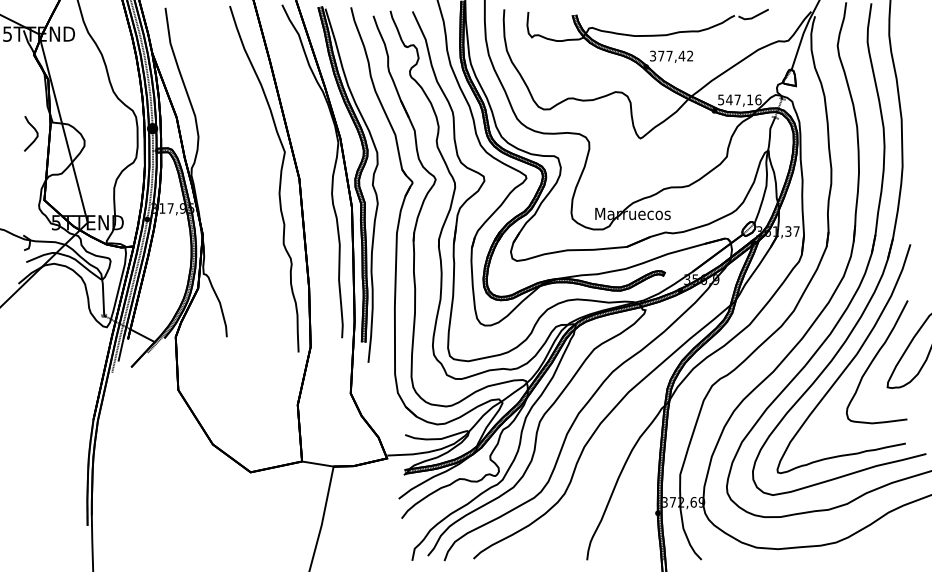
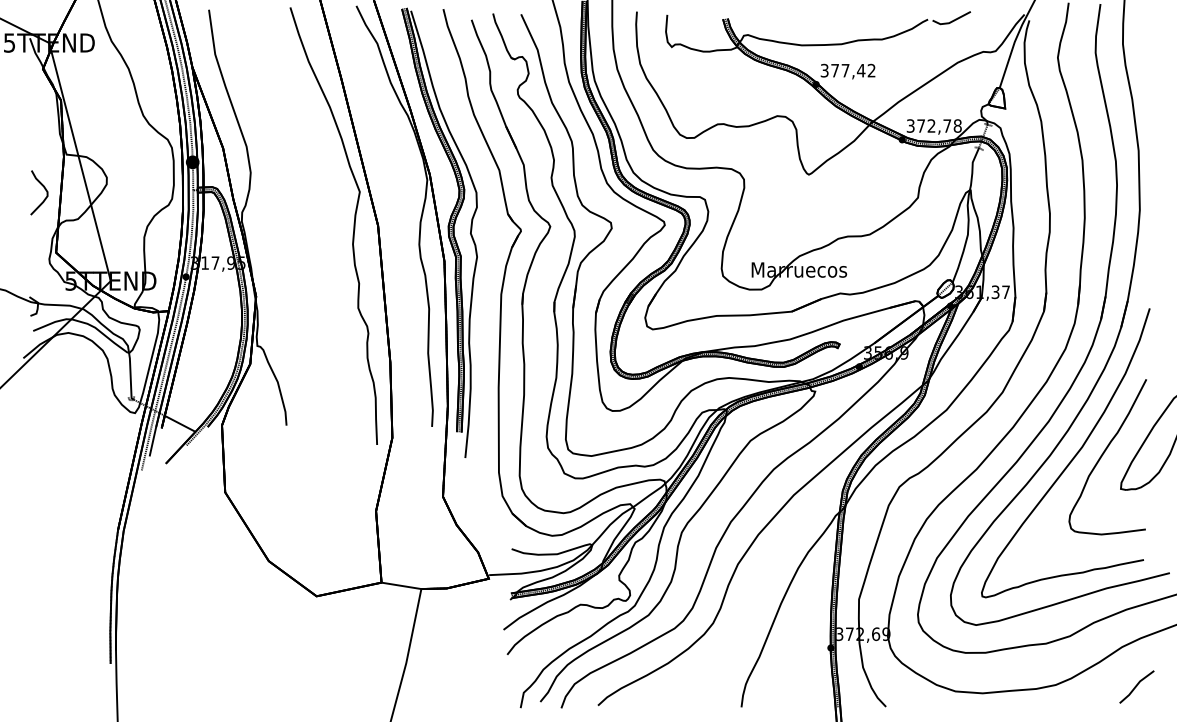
text: (739, 99) -> (933, 125), 547,16 -> 372,78
curve: (34, 130) -> (43, 188), moved
line: (900, 543) -> (1137, 686), added

